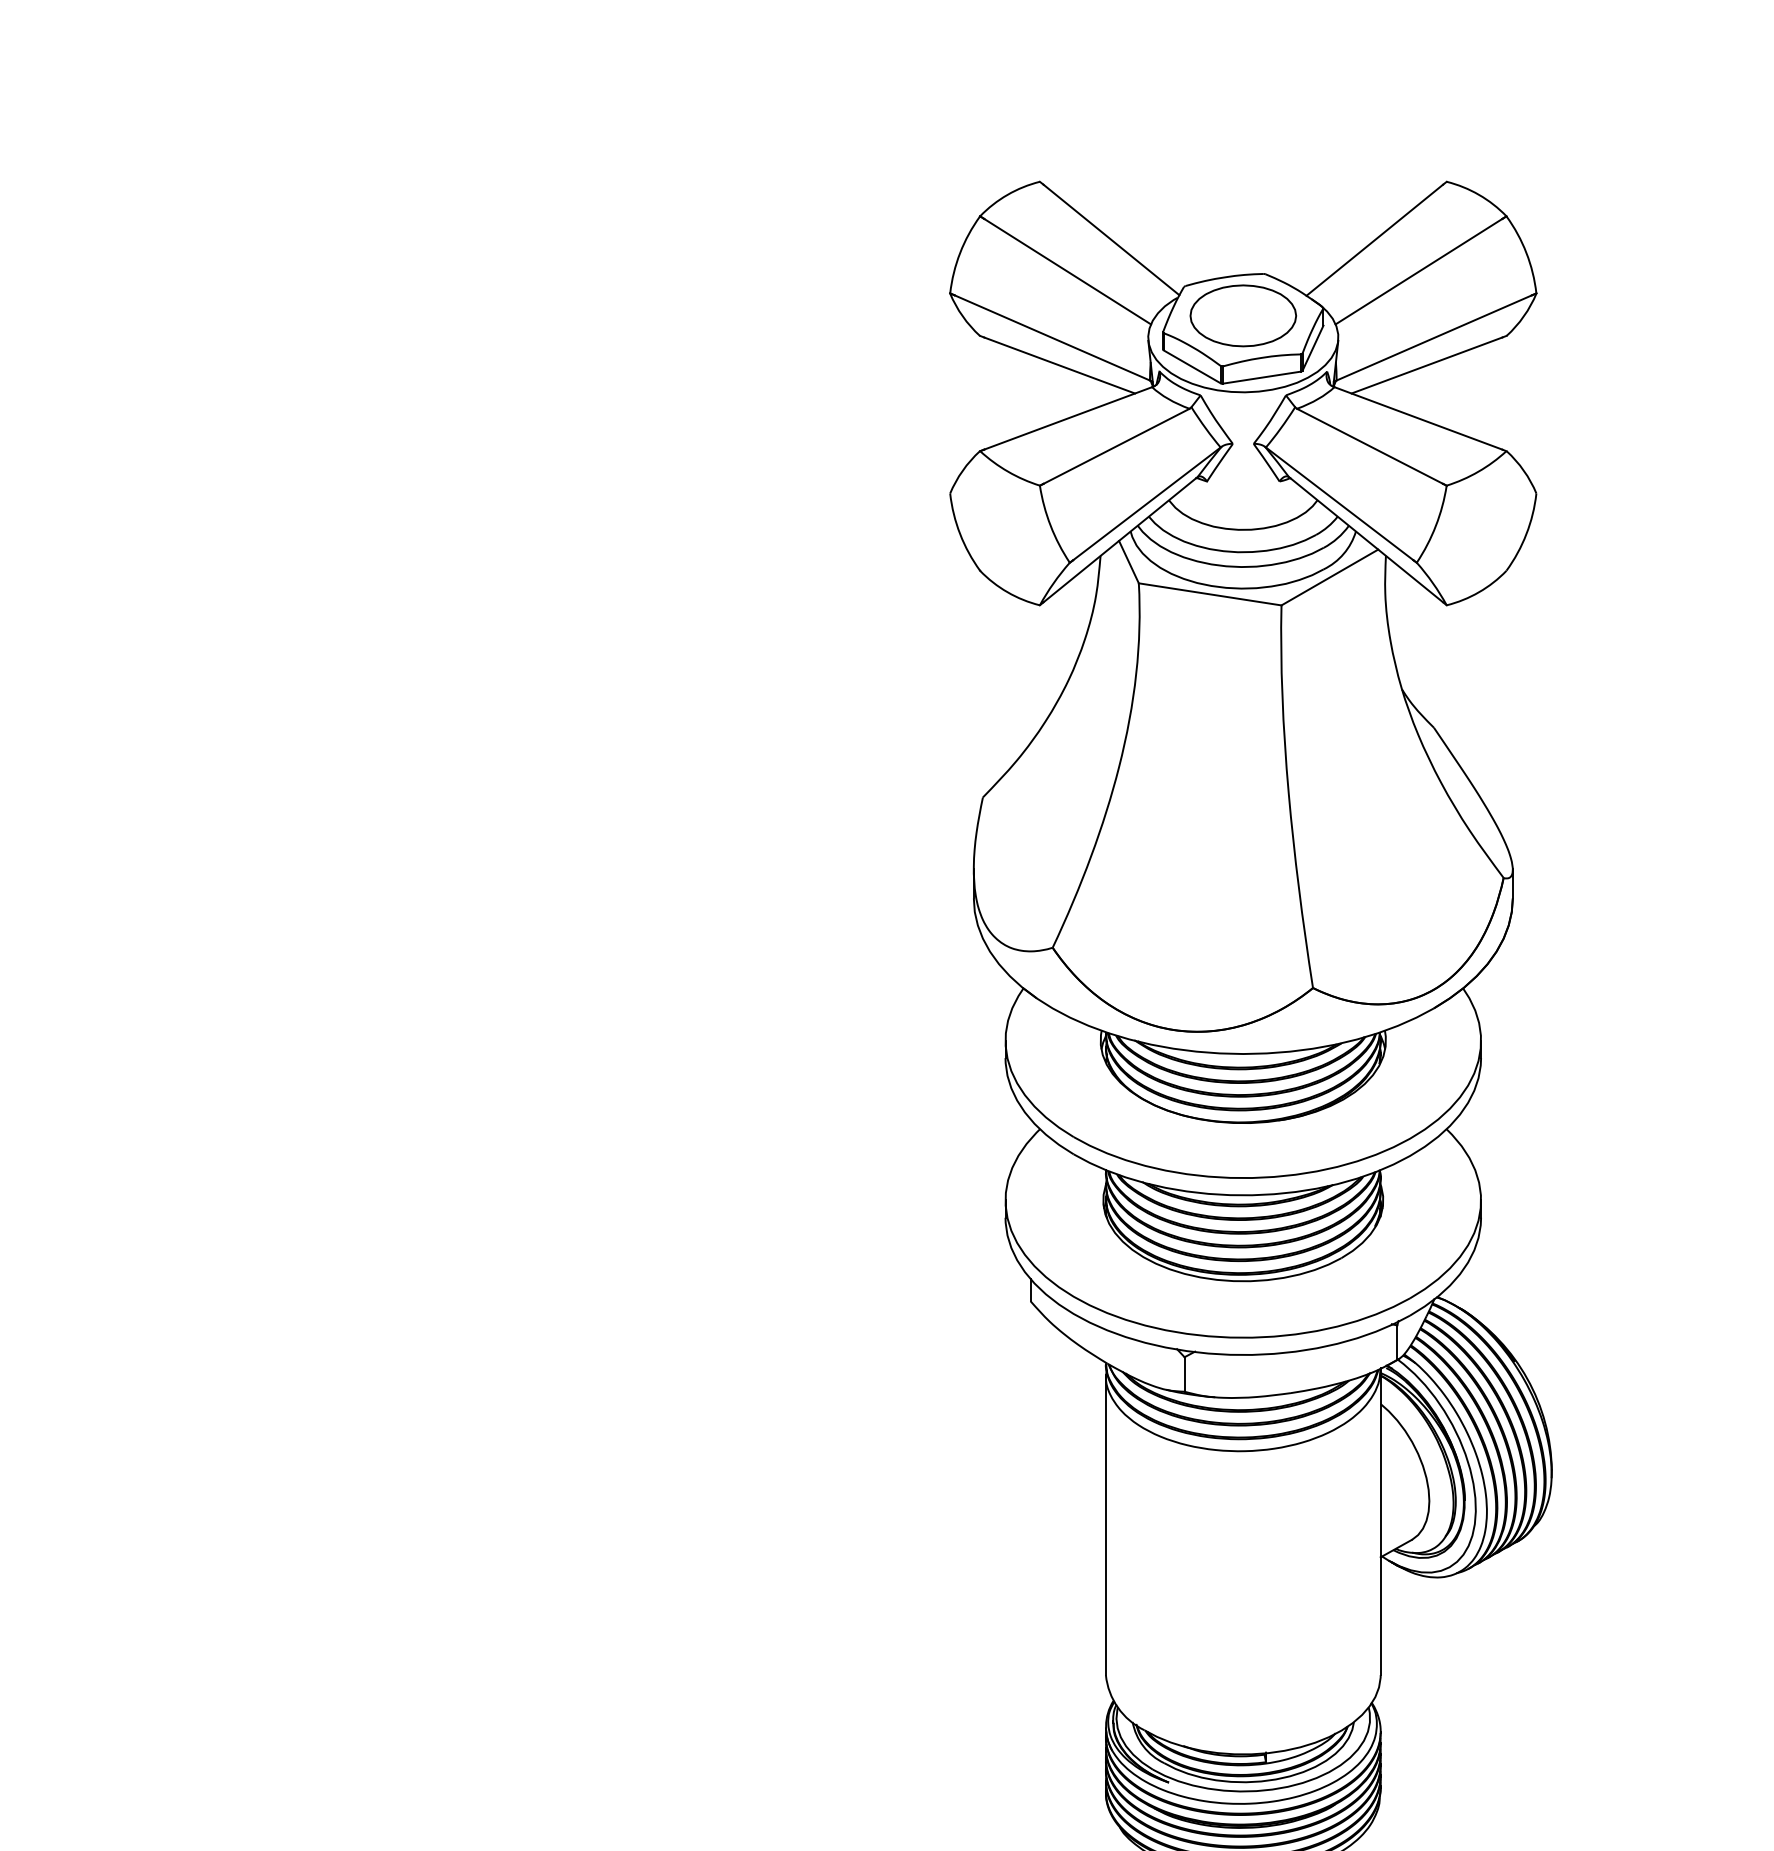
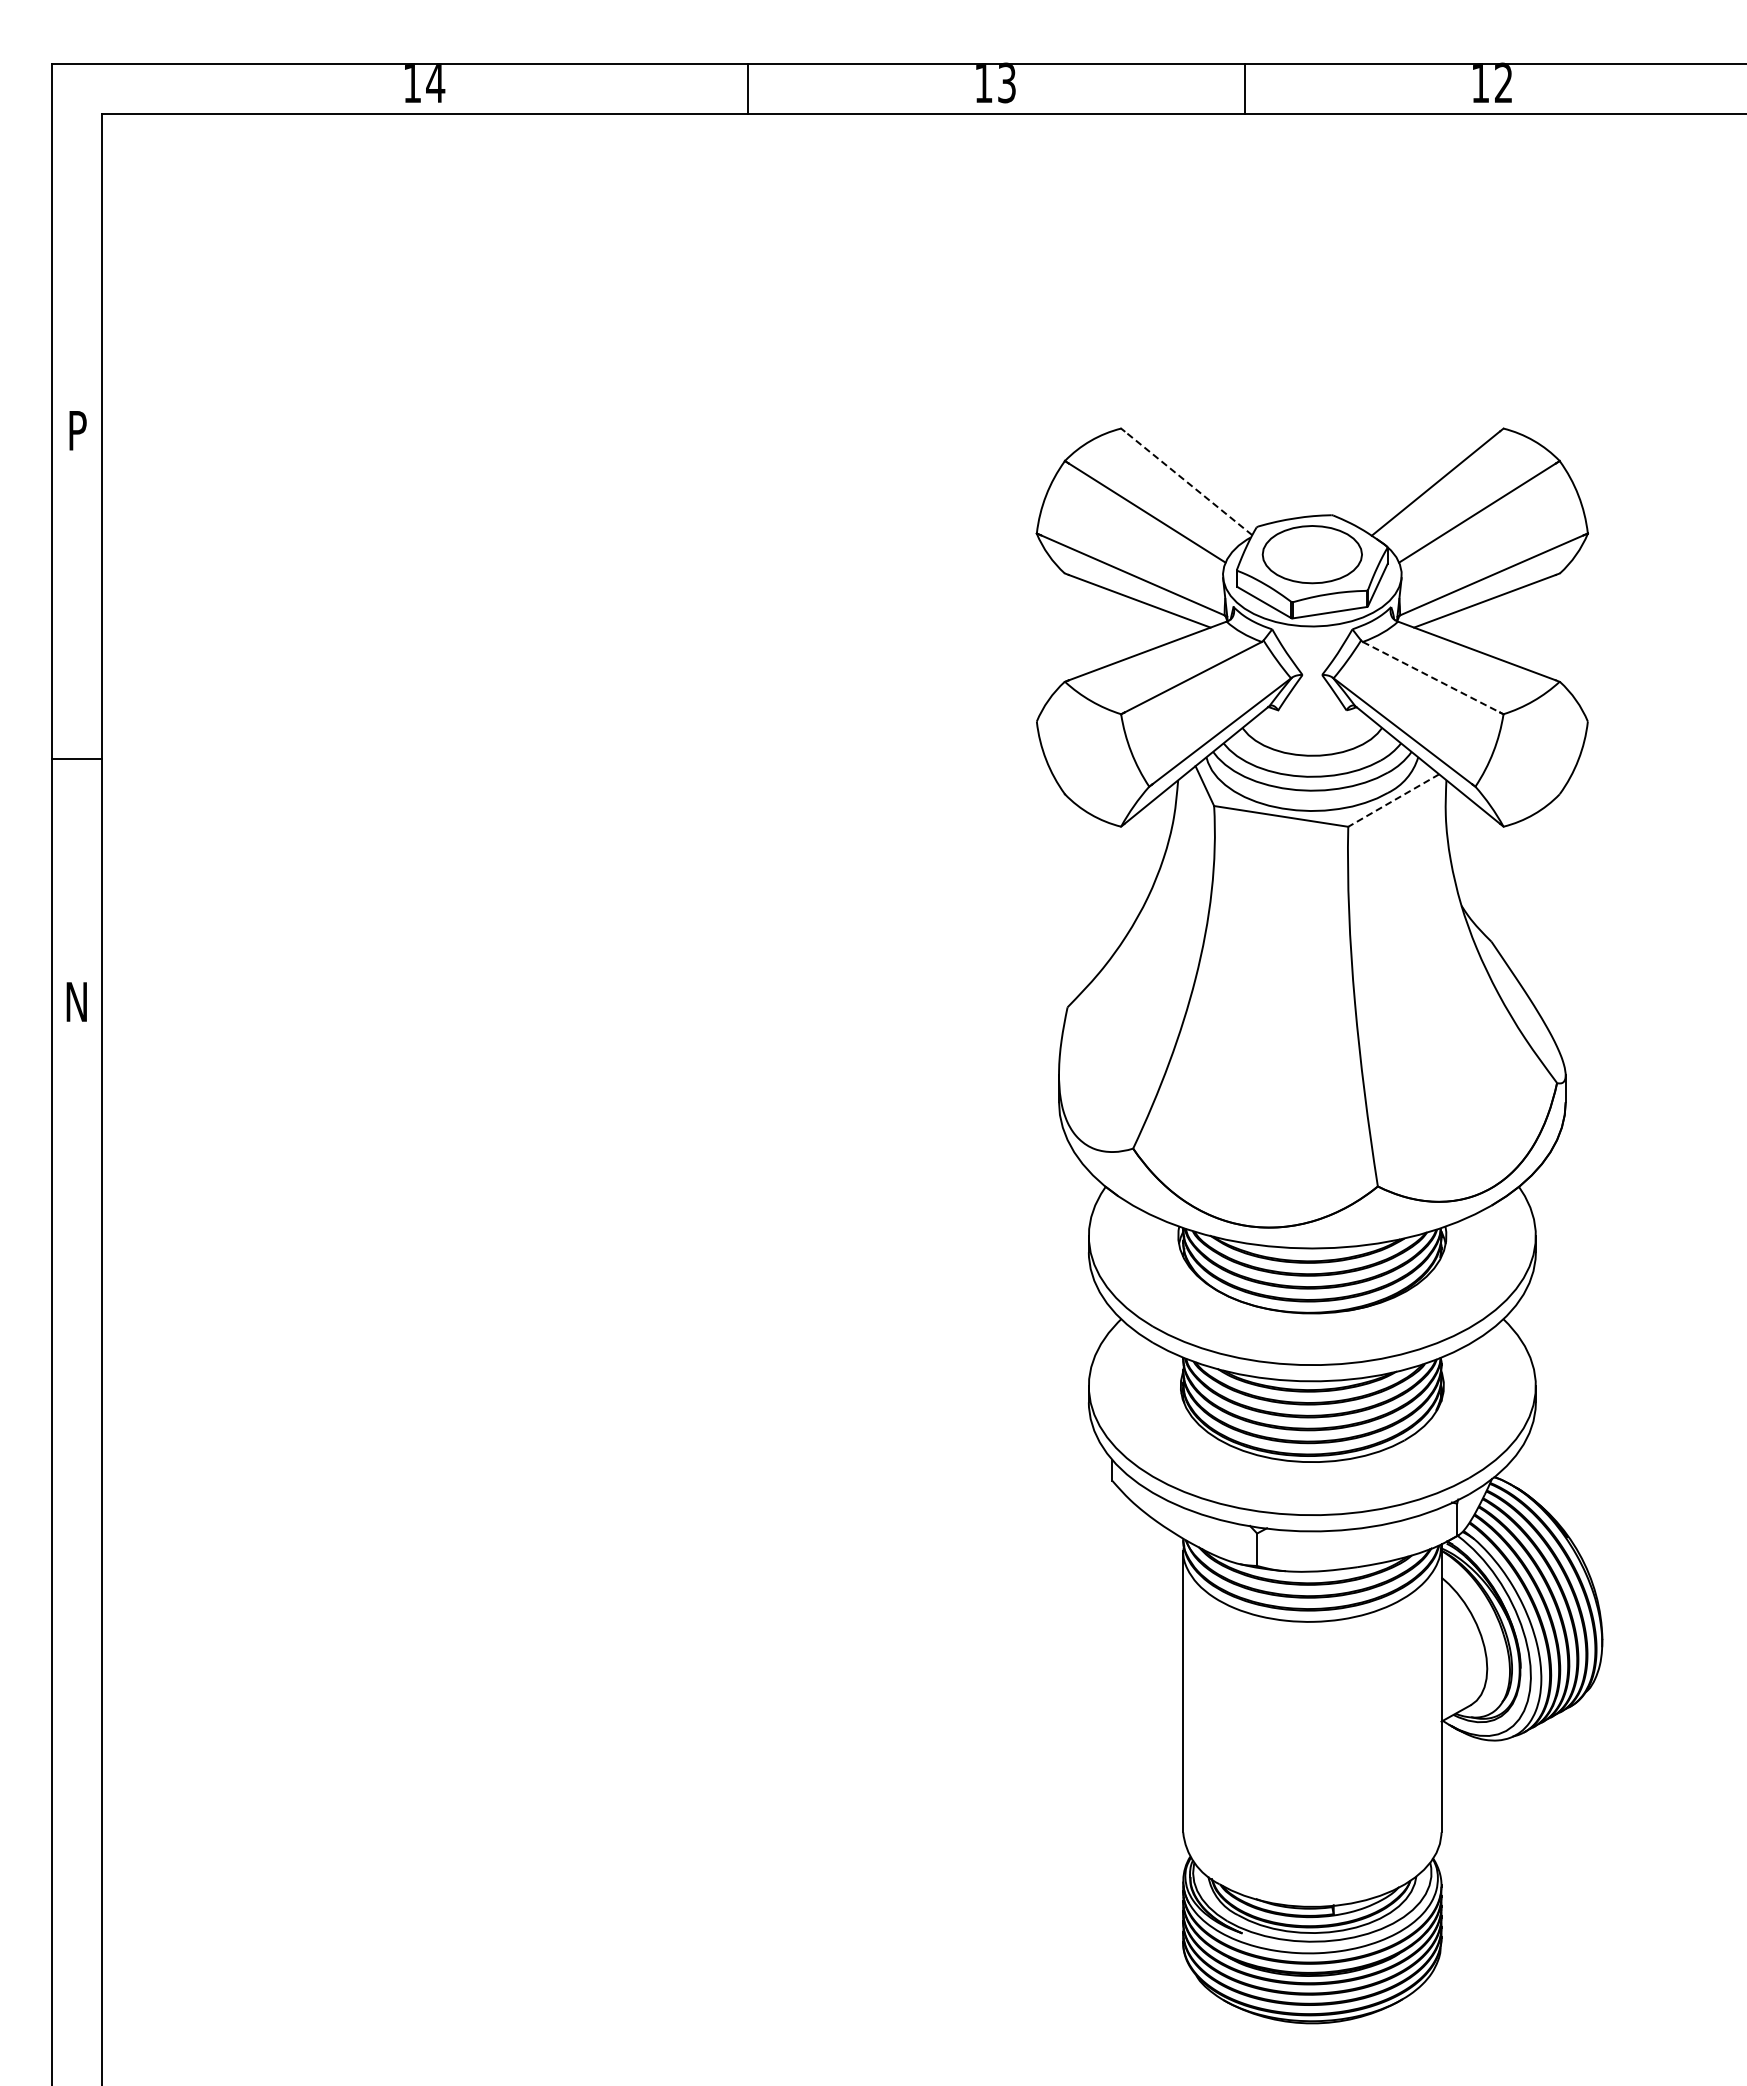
line: (1111, 239) -> (1188, 482), solid -> dashed
line: (1370, 446) -> (1431, 677), solid -> dashed
line: (1329, 577) -> (1393, 800), solid -> dashed

